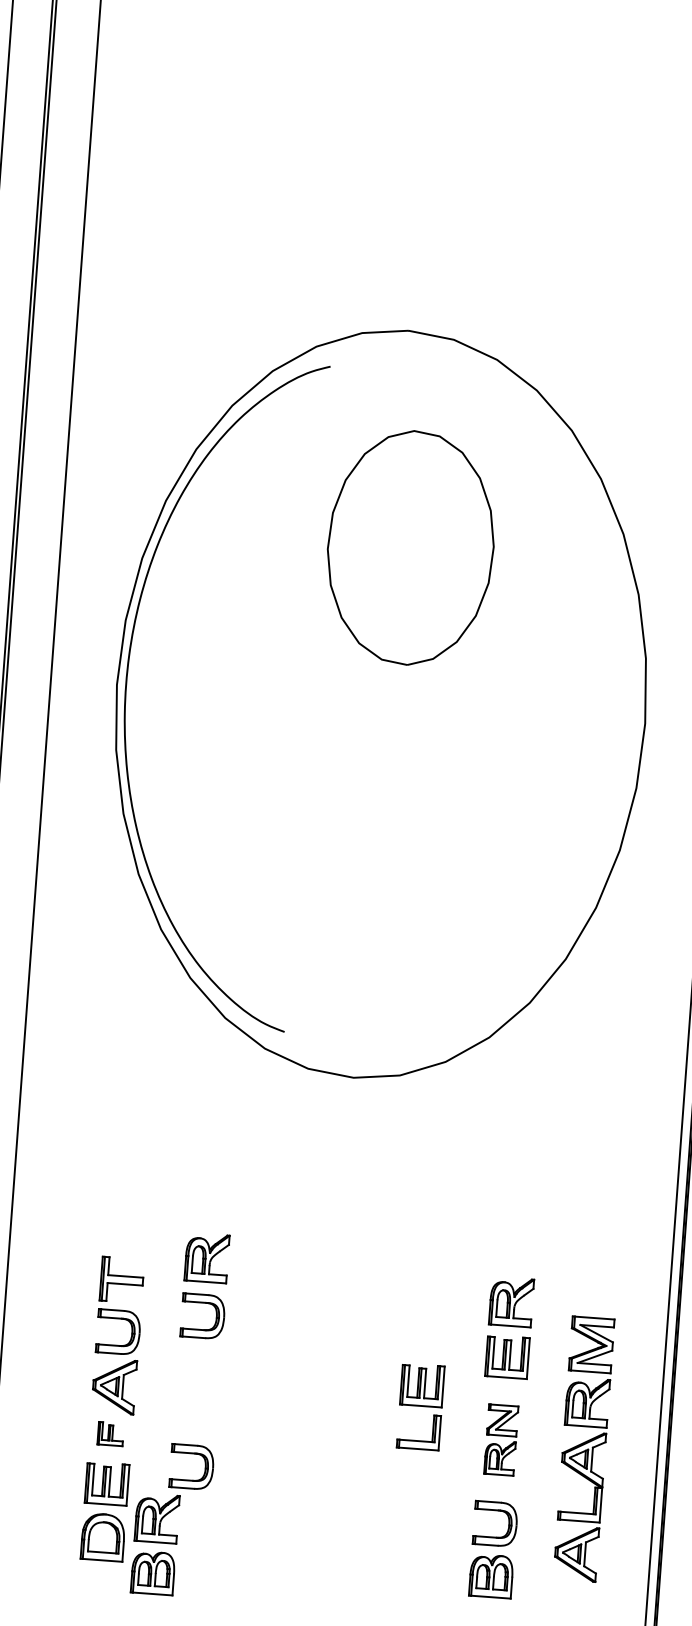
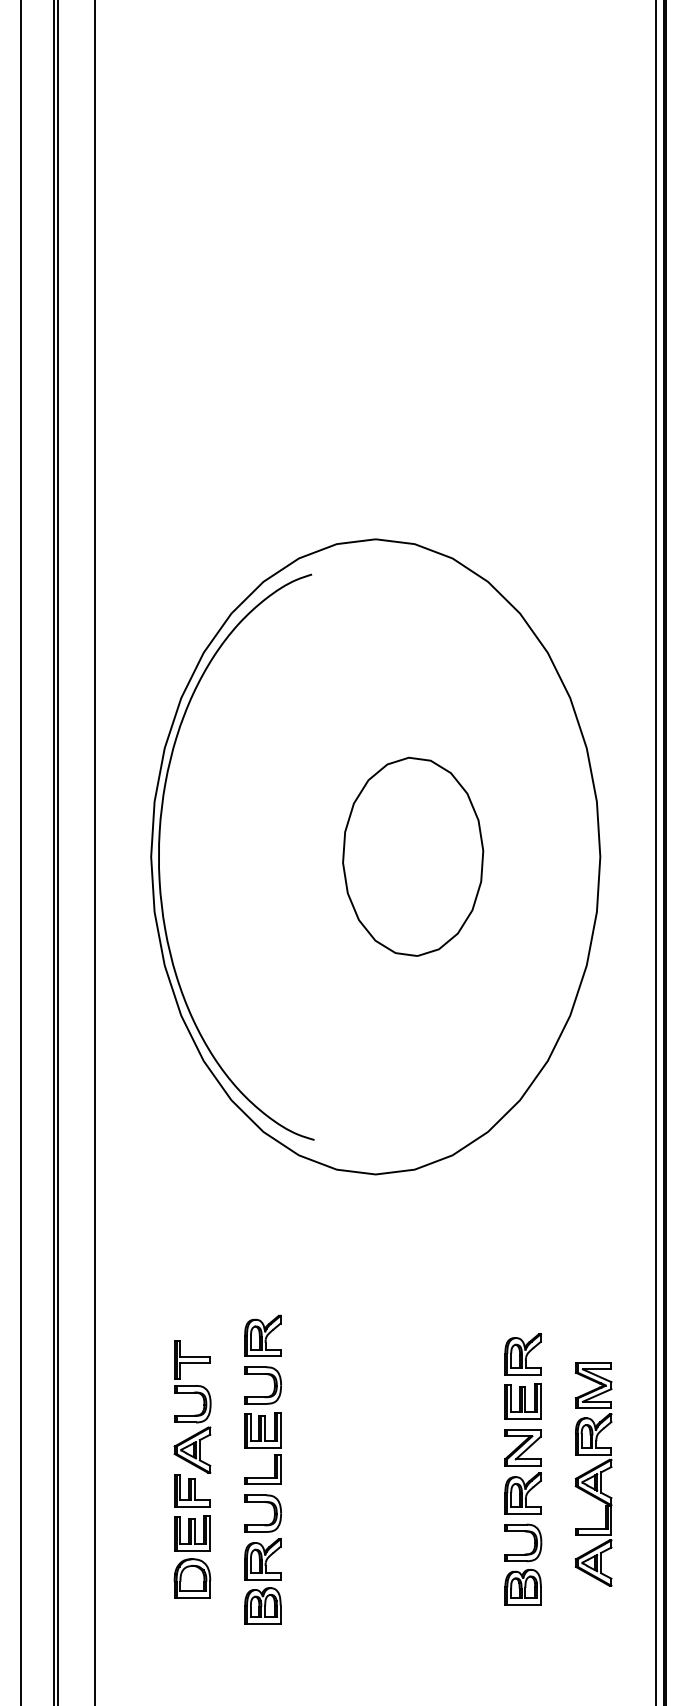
part: (411, 547) -> (413, 856), moved
part: (420, 1406) -> (262, 1448), moved
part: (110, 1433) -> (192, 1490), size x1.67
part: (500, 1439) -> (522, 1471), size x1.43
part: (154, 1544) -> (262, 1581), moved

